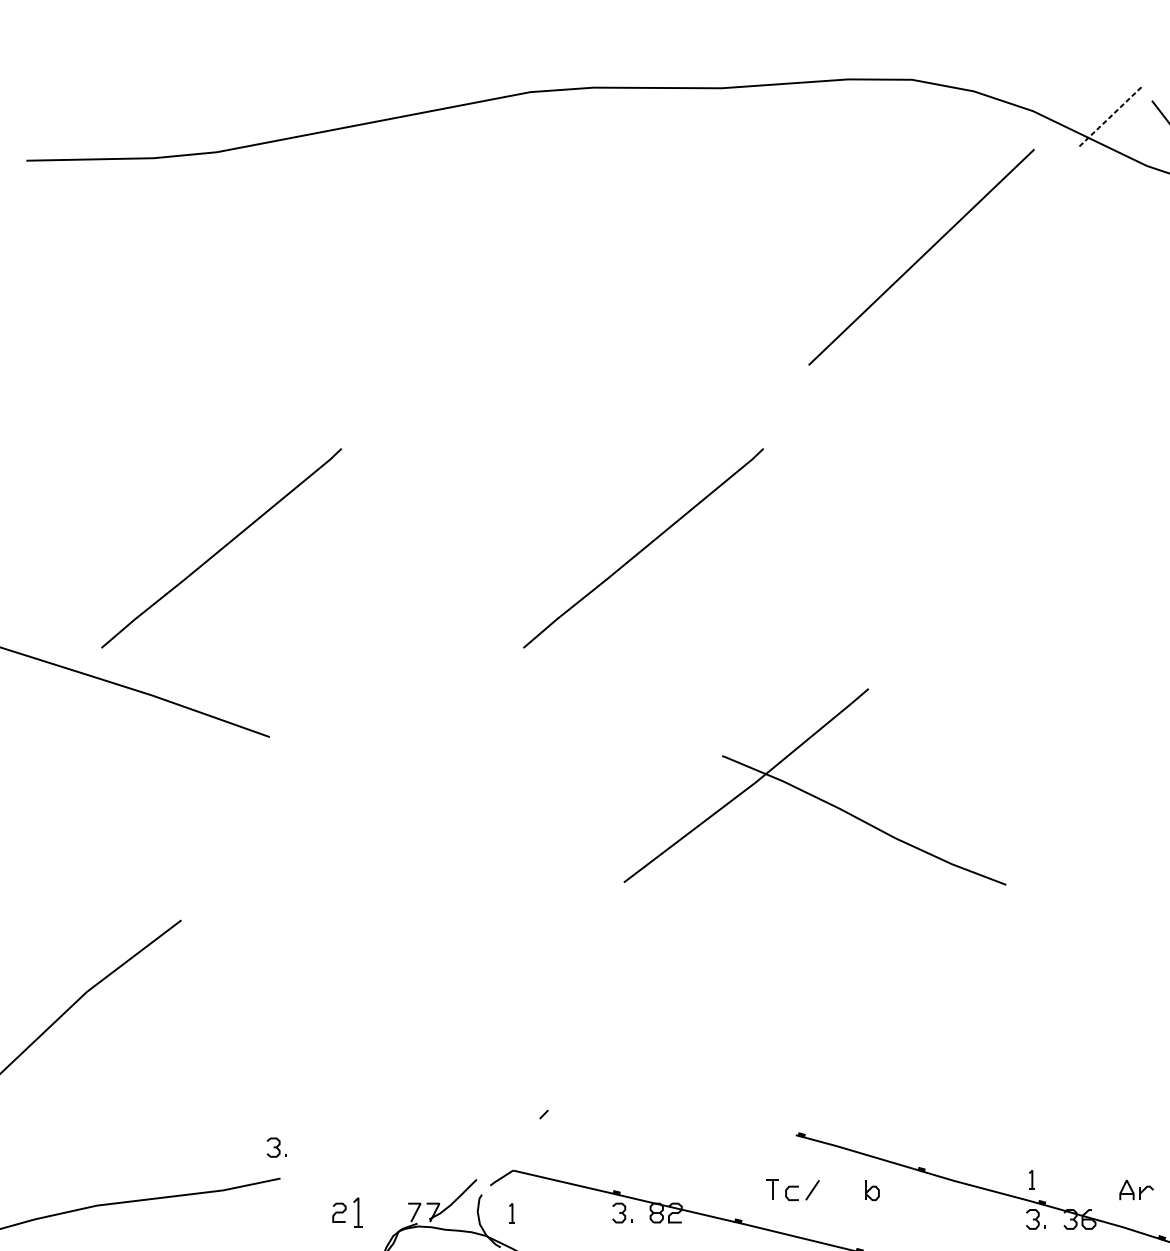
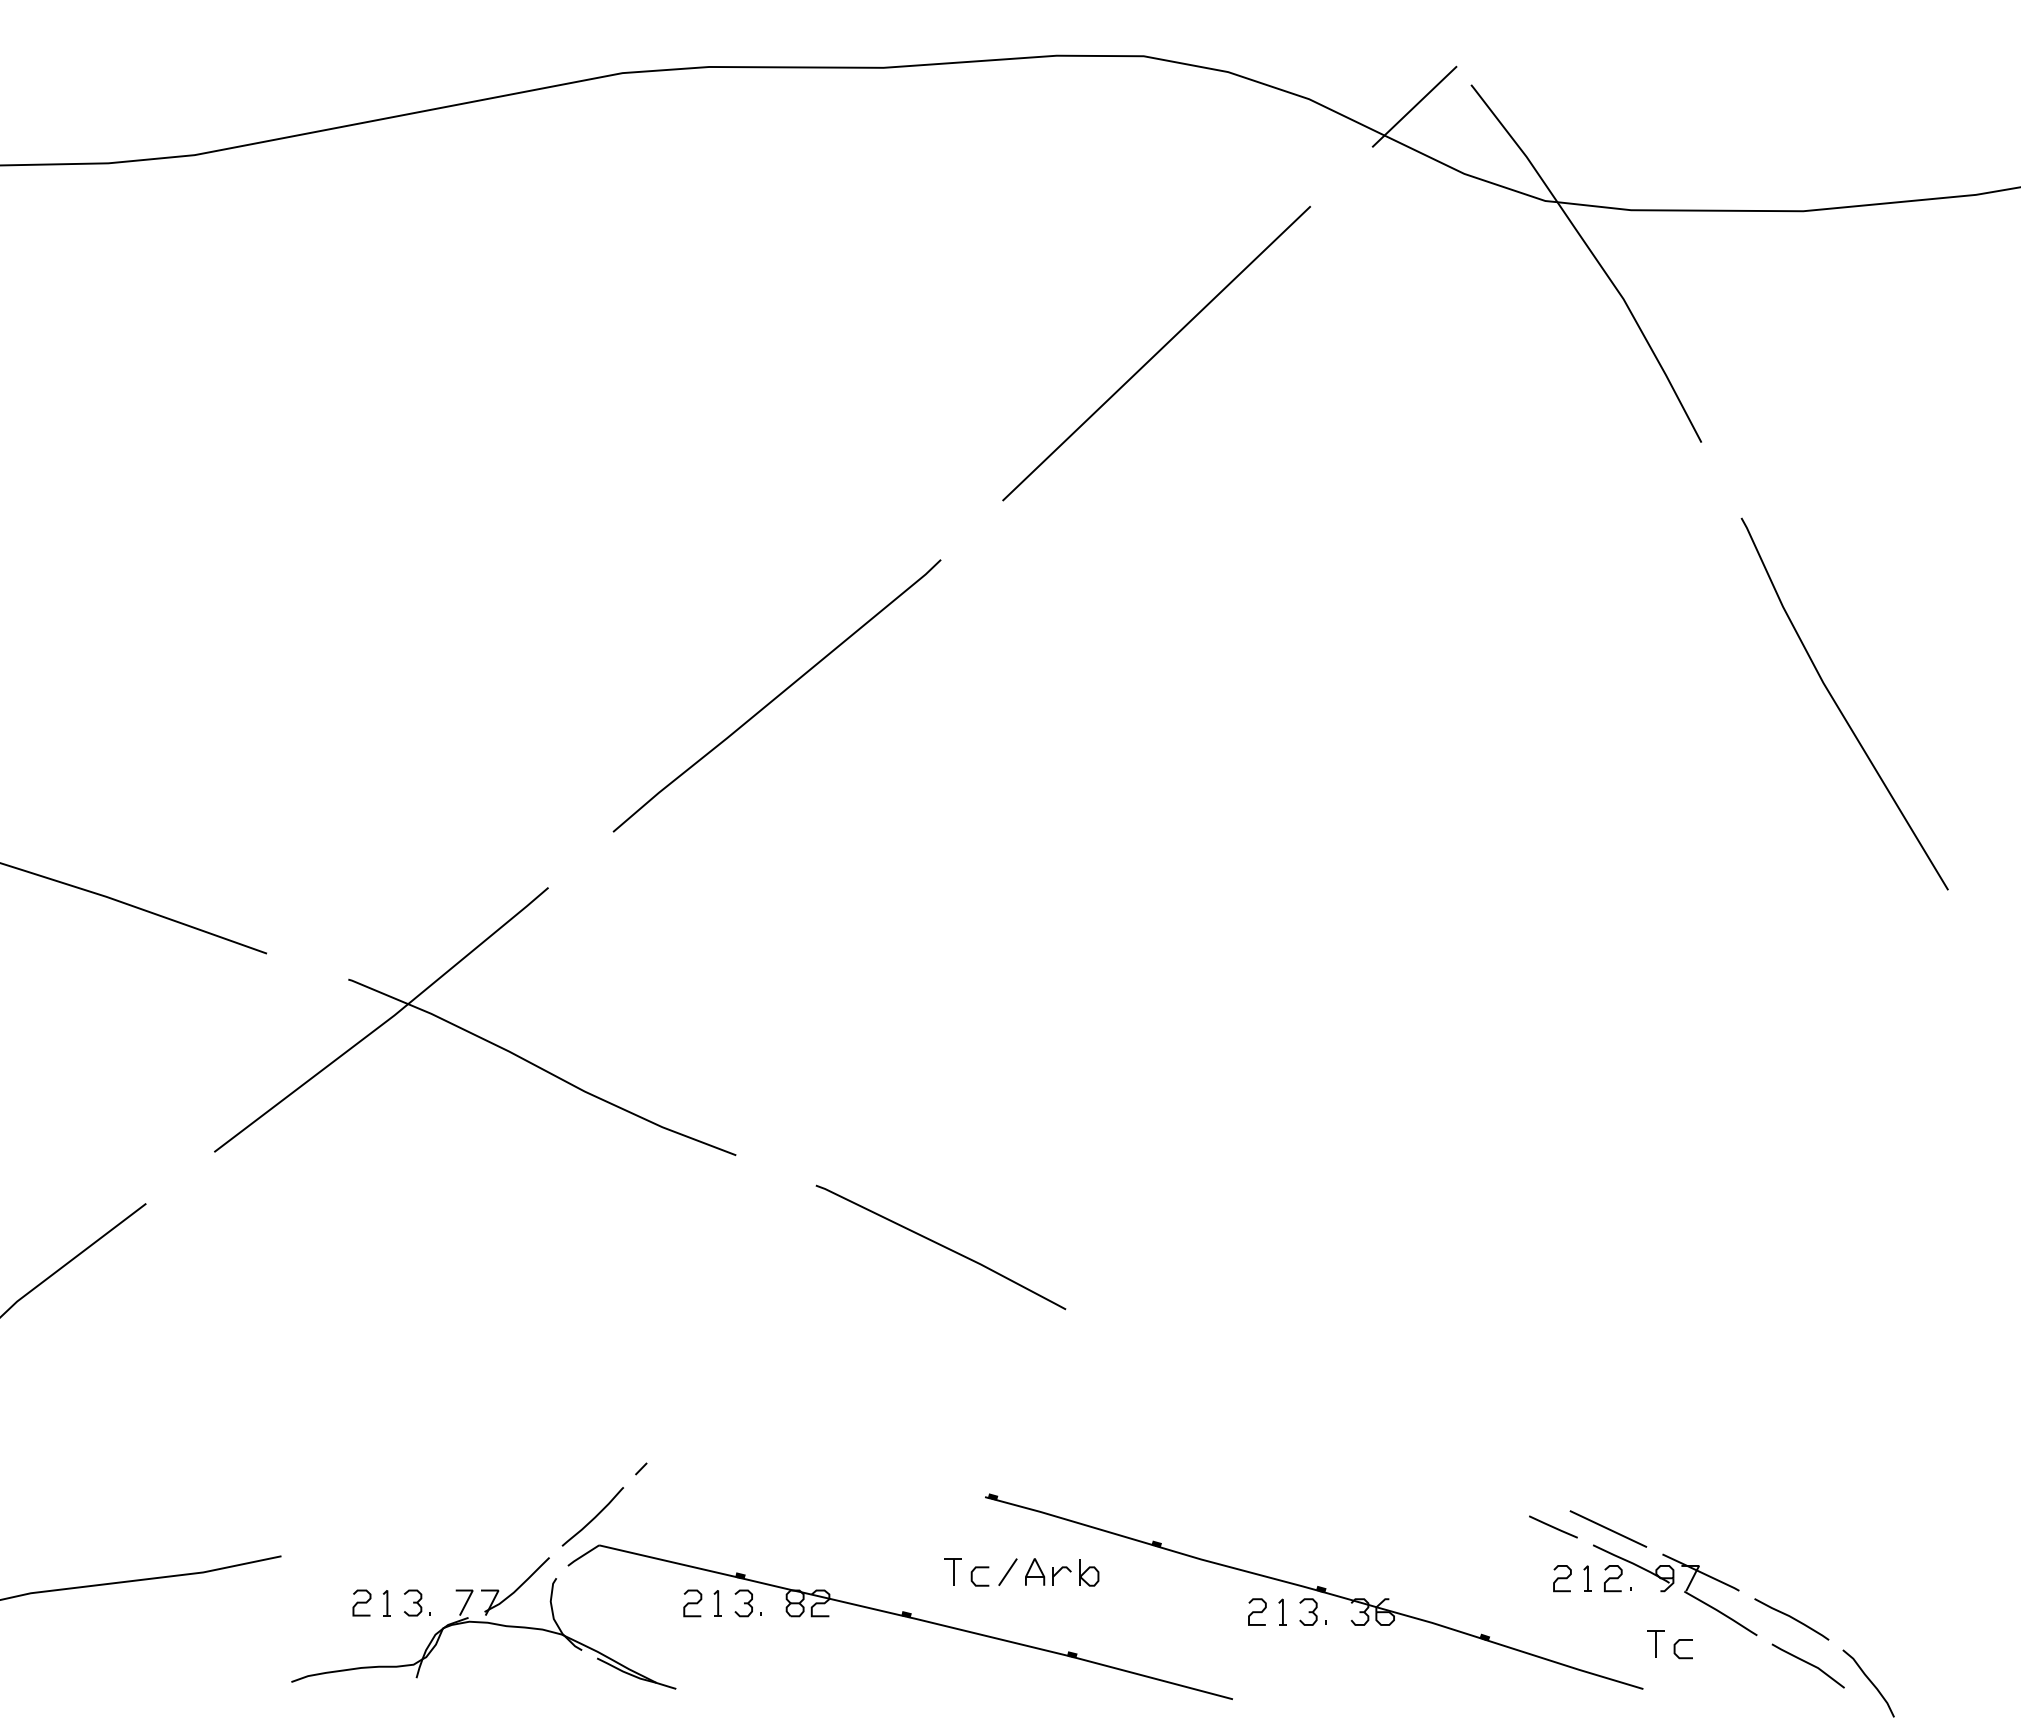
line: (1109, 117) -> (1413, 107), dashed -> solid
line: (921, 257) -> (1156, 353), moved
curve: (221, 548) -> (201, 695), removed
part: (811, 794) -> (470, 1031), moved
curve: (763, 951) -> (941, 1246), added
part: (276, 1147) -> (417, 1602), moved
curve: (509, 1150) -> (593, 1517), added
part: (1032, 1179) -> (1282, 1611), moved
part: (1136, 1189) -> (1048, 1571), moved
part: (357, 1213) -> (386, 1603), size x0.62
part: (511, 1213) -> (717, 1603), moved
curve: (581, 1213) -> (692, 1603), added
curve: (995, 1219) -> (1257, 1611), added

